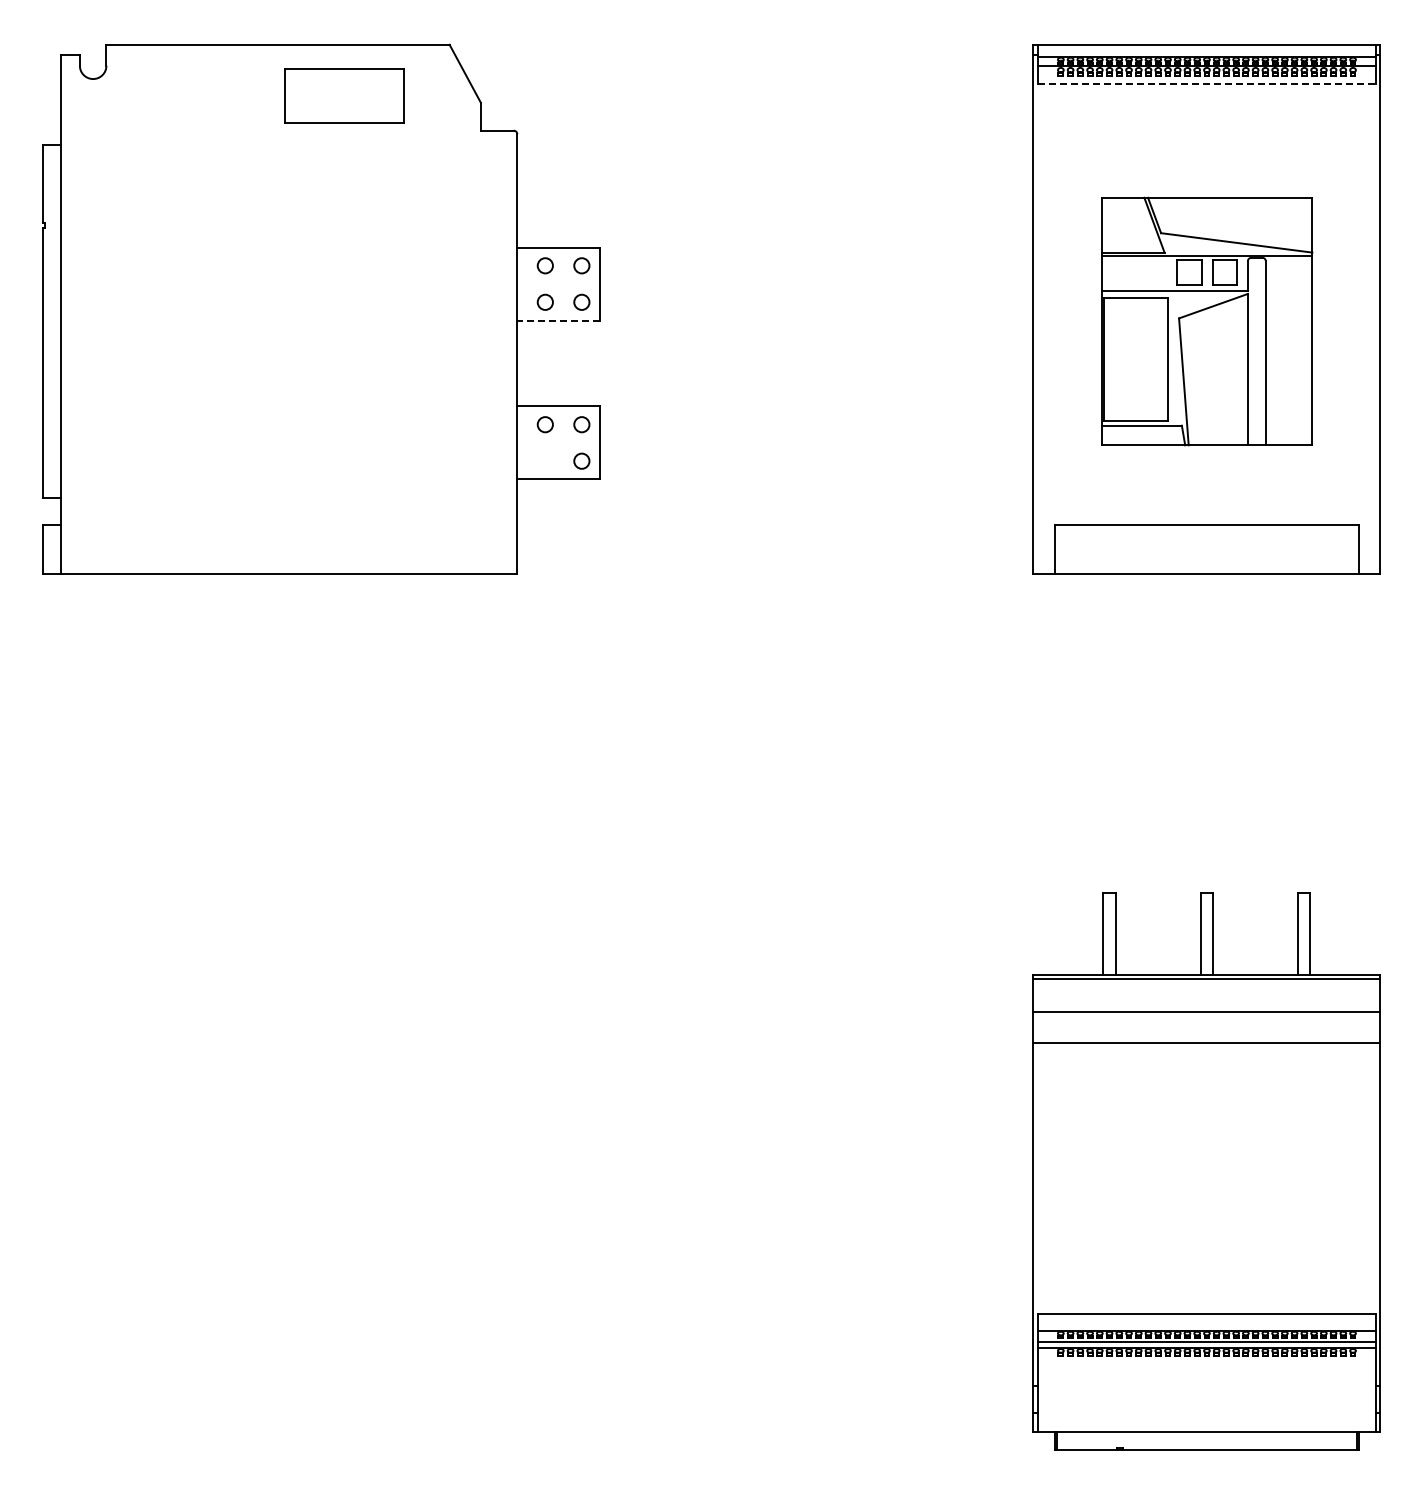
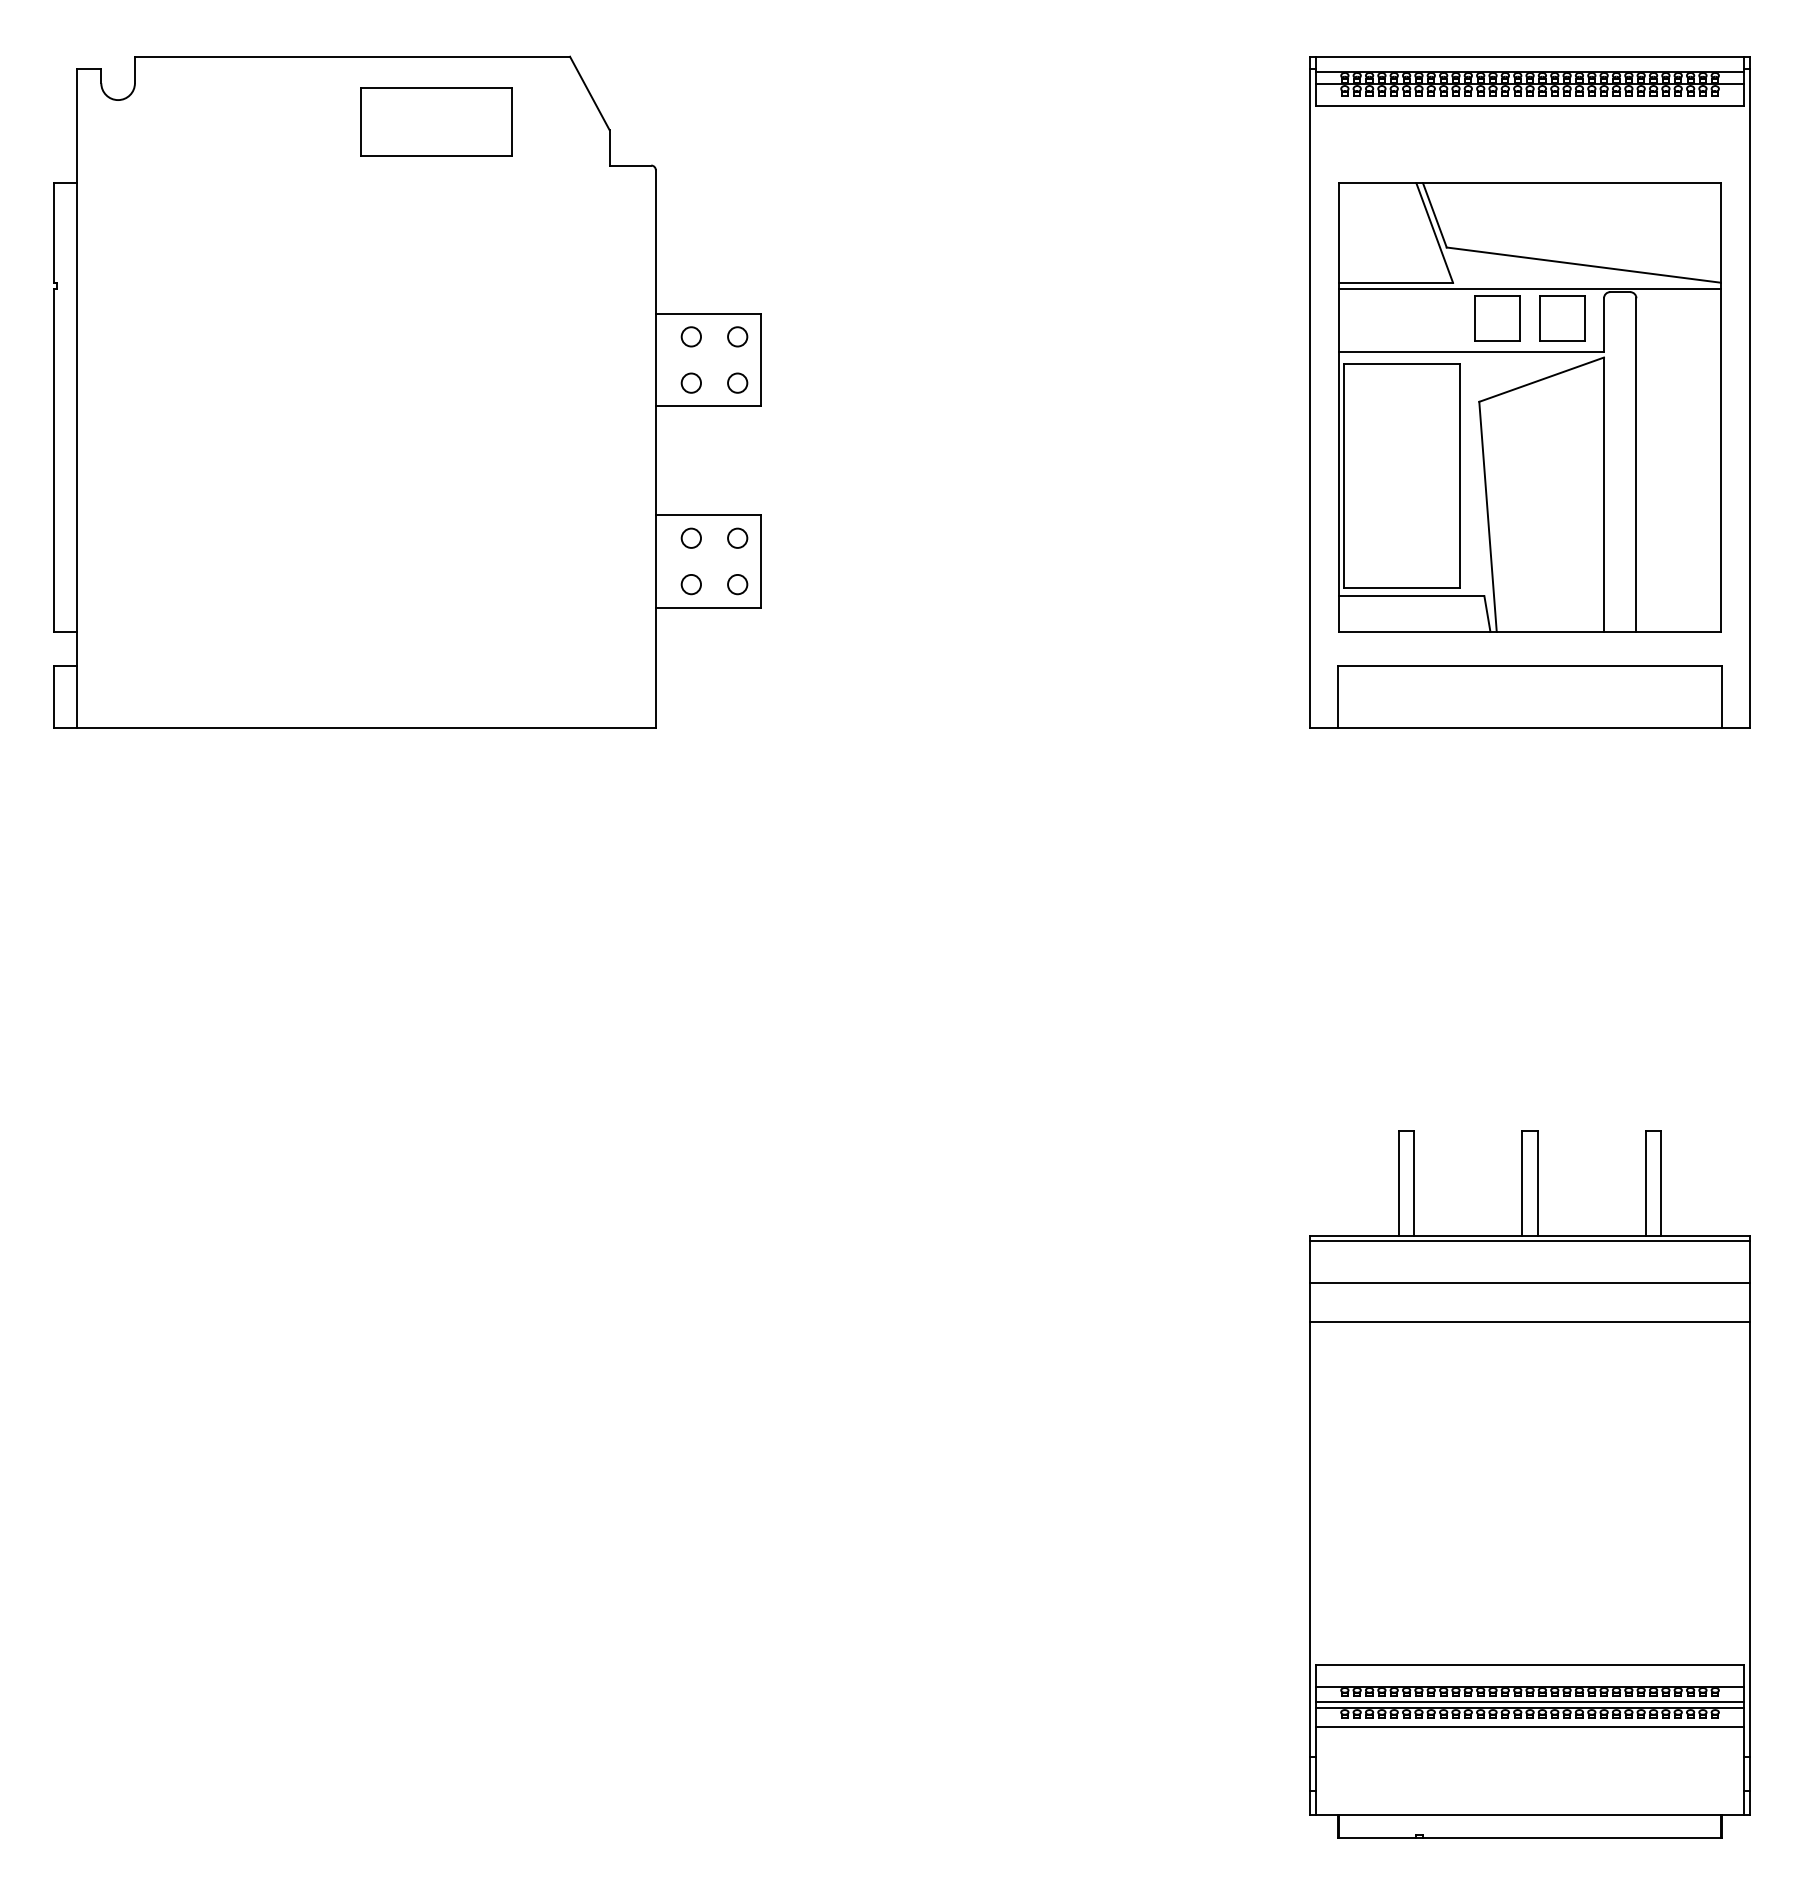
line: (1206, 83) -> (1529, 105), dashed -> solid
line: (558, 320) -> (708, 406), dashed -> solid
part: (1207, 321) -> (1530, 407), size x1.43
circle: (544, 460) -> (690, 583), added
line: (1206, 1362) -> (1529, 1727), added

